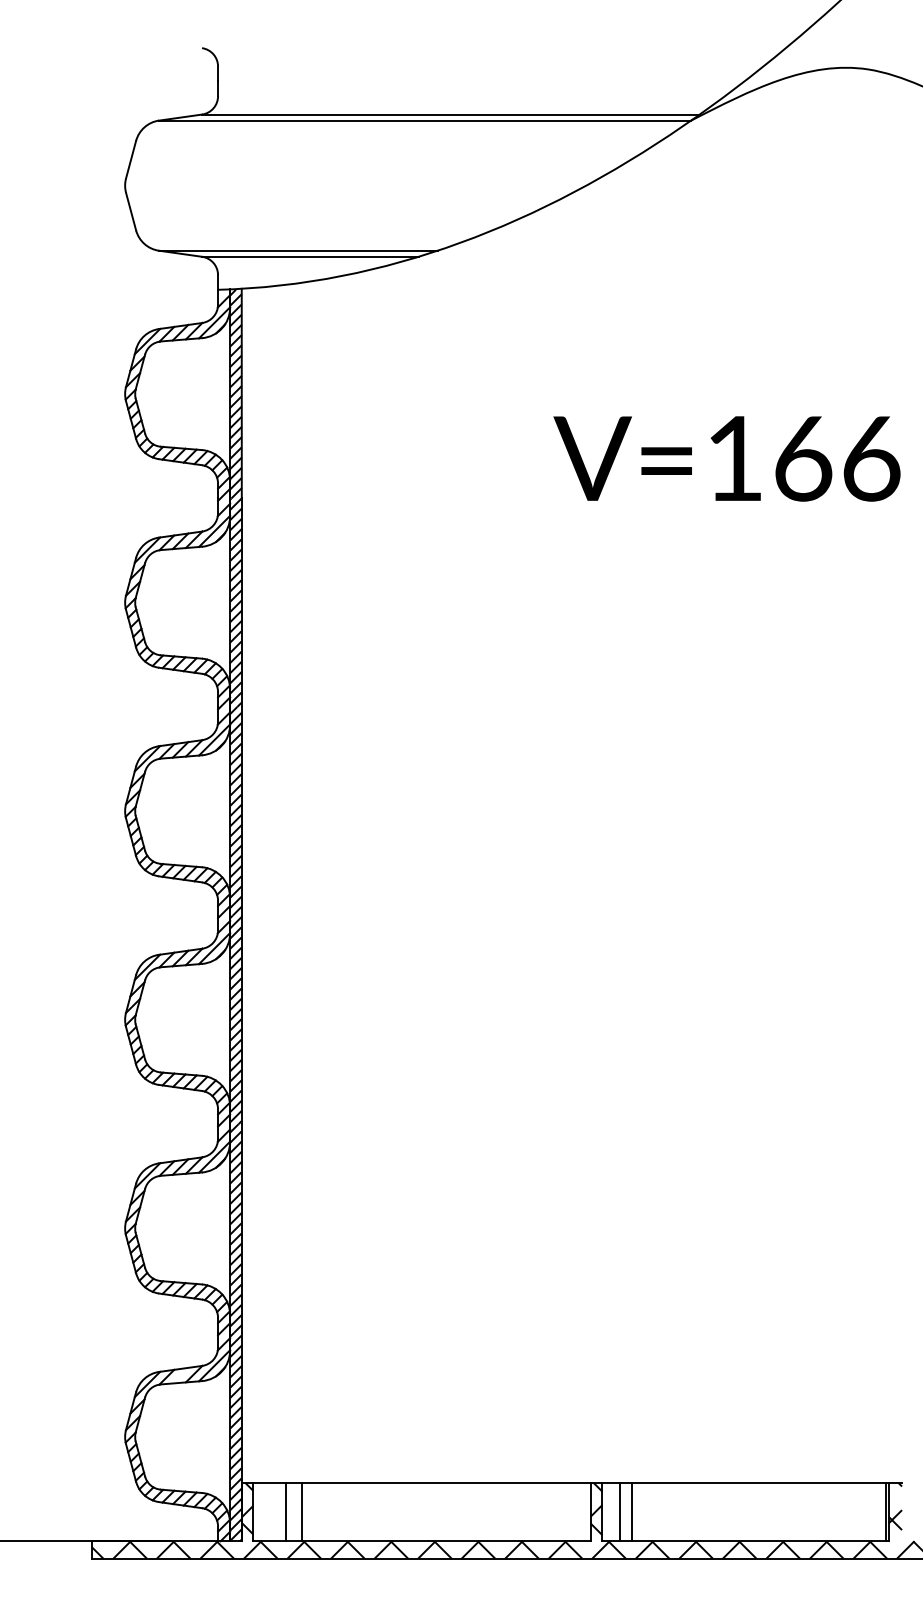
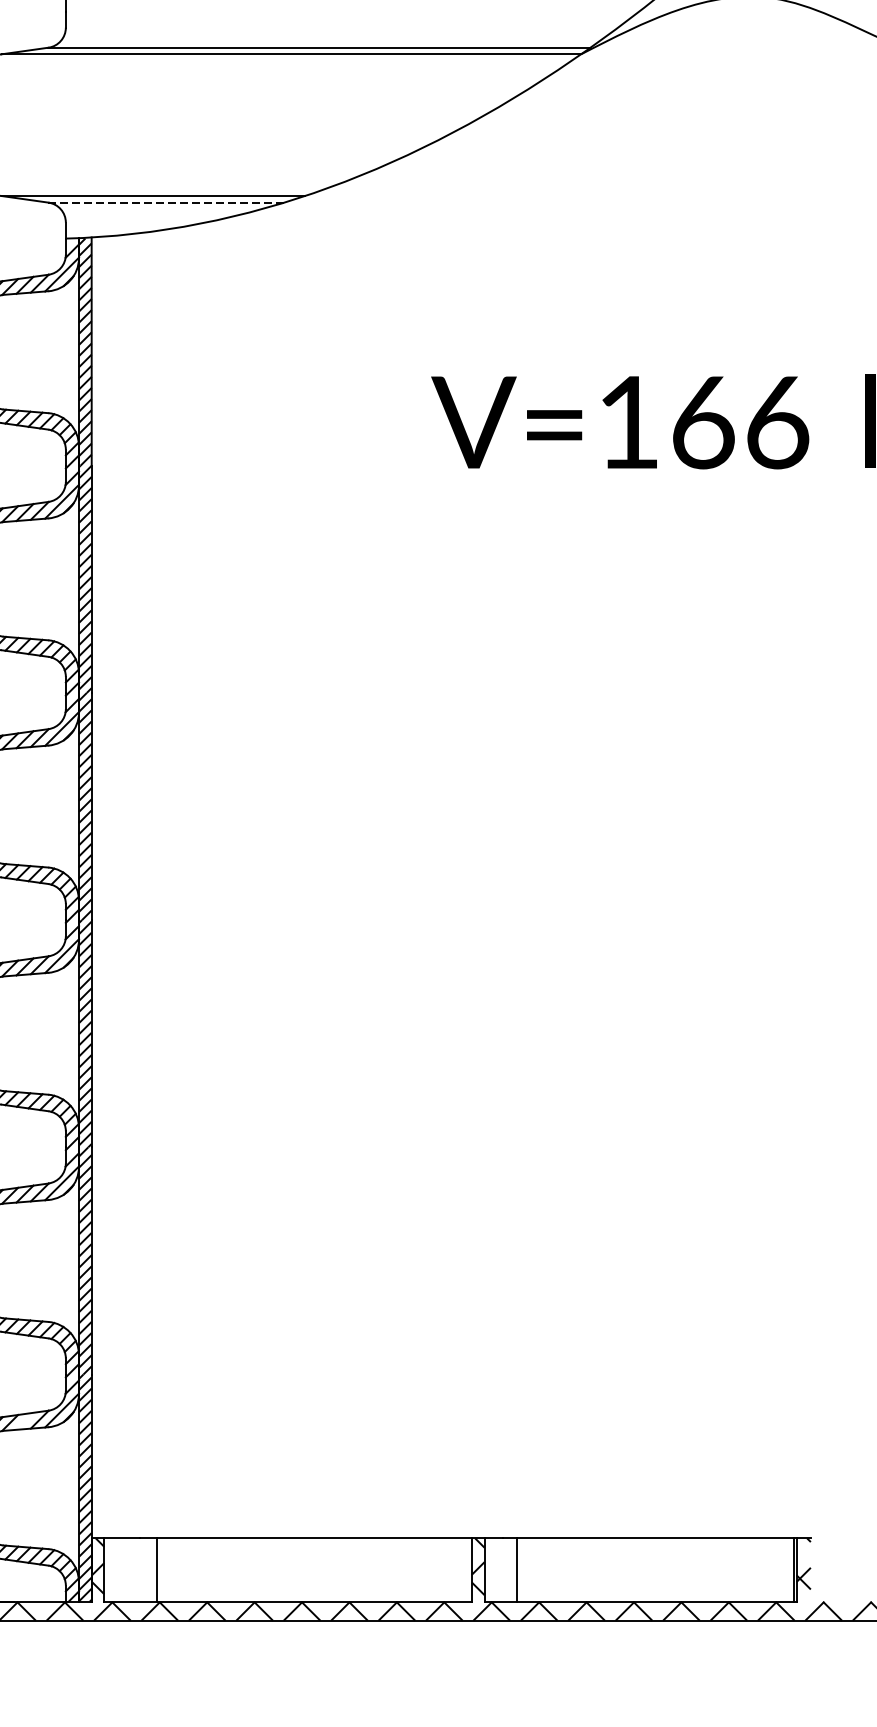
line: (310, 256) -> (166, 202), solid -> dashed
line: (286, 1512) -> (140, 1570), removed
line: (619, 1512) -> (503, 1570), removed

